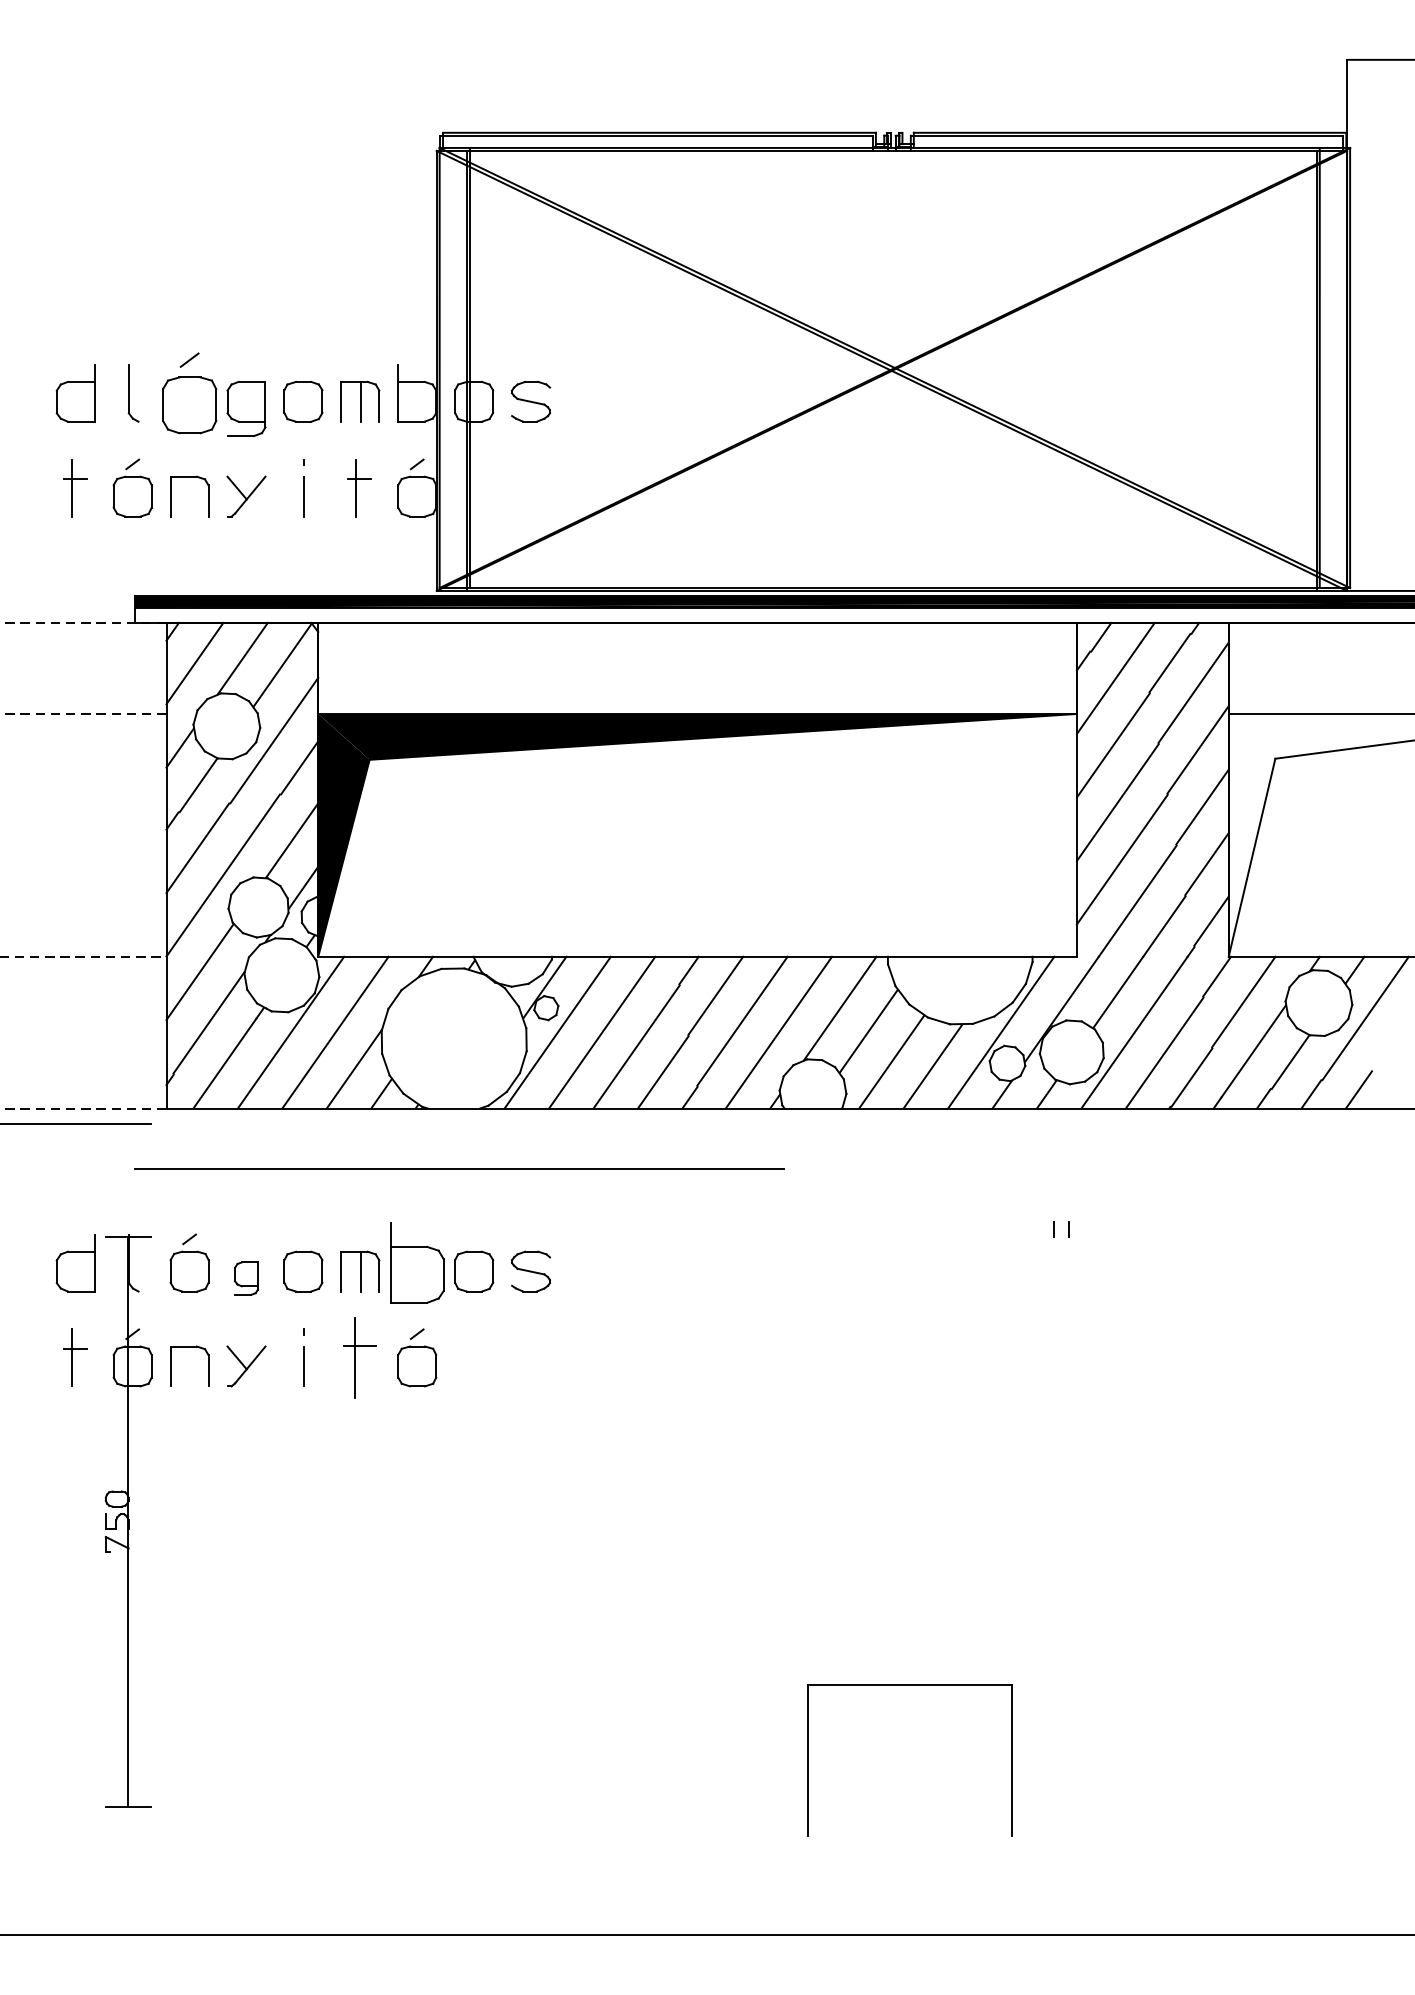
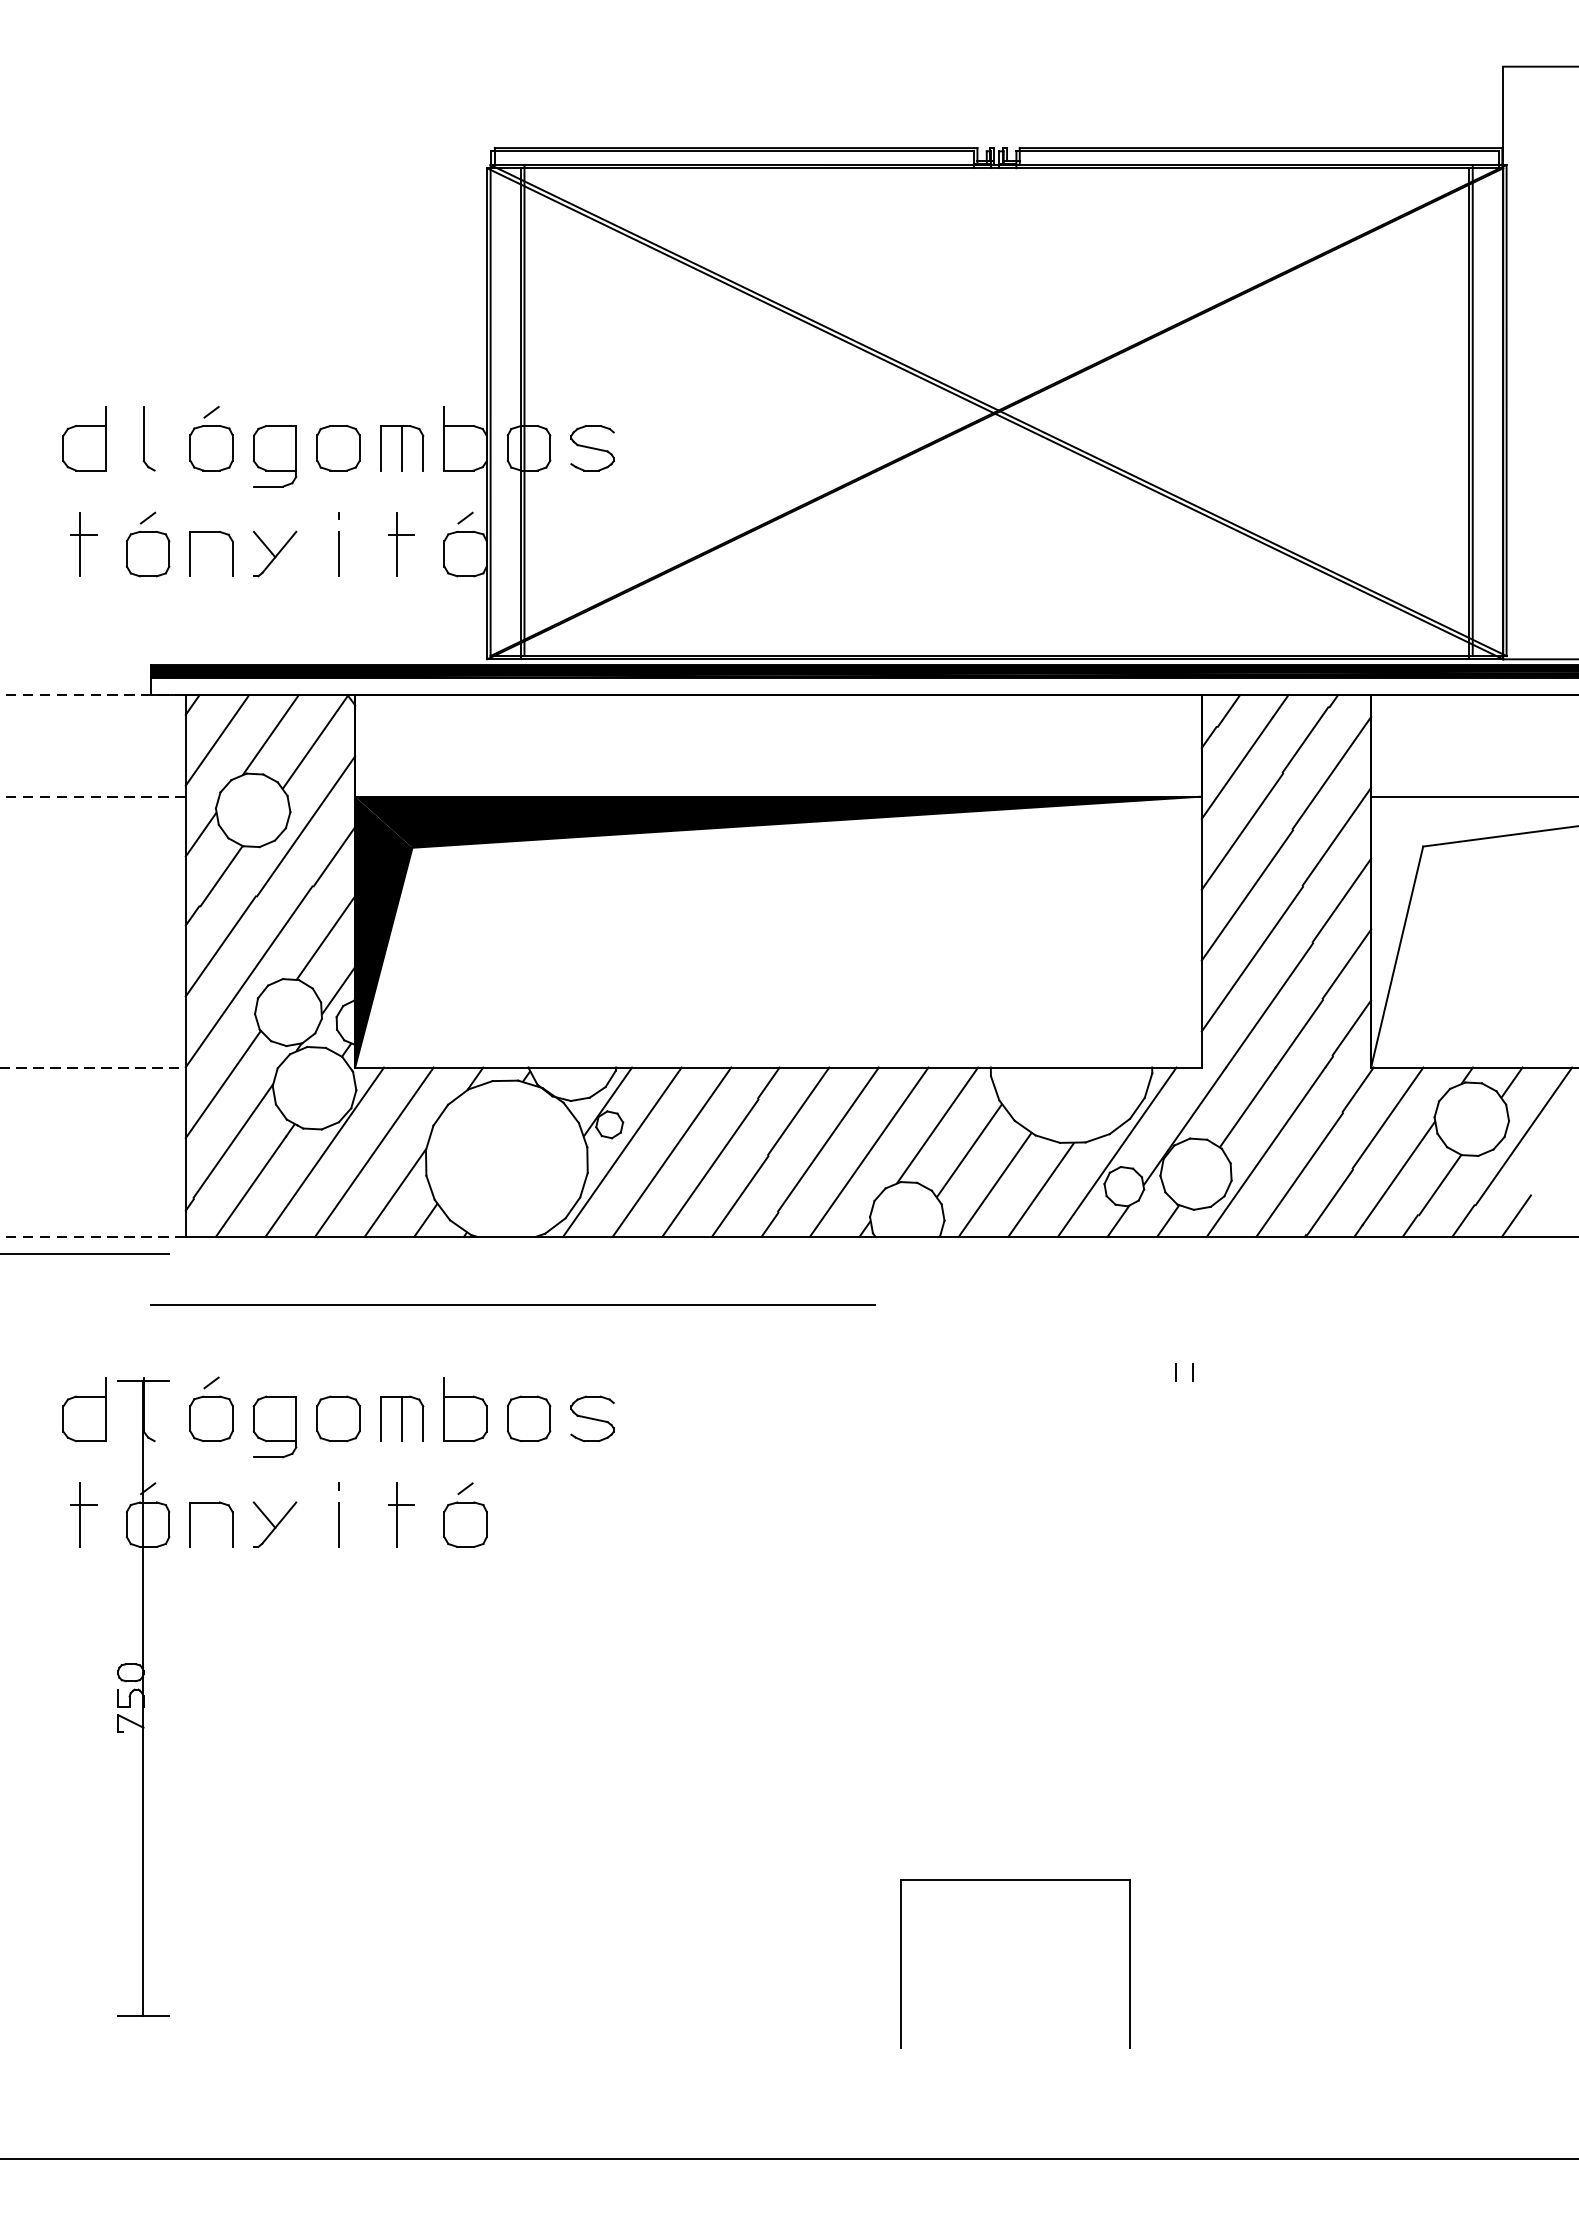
part: (189, 392) -> (211, 437), size x0.71
part: (417, 1263) -> (465, 1409), size x0.71
part: (246, 1278) -> (275, 1426), size x1.67
part: (359, 1357) -> (401, 1514), size x0.71

